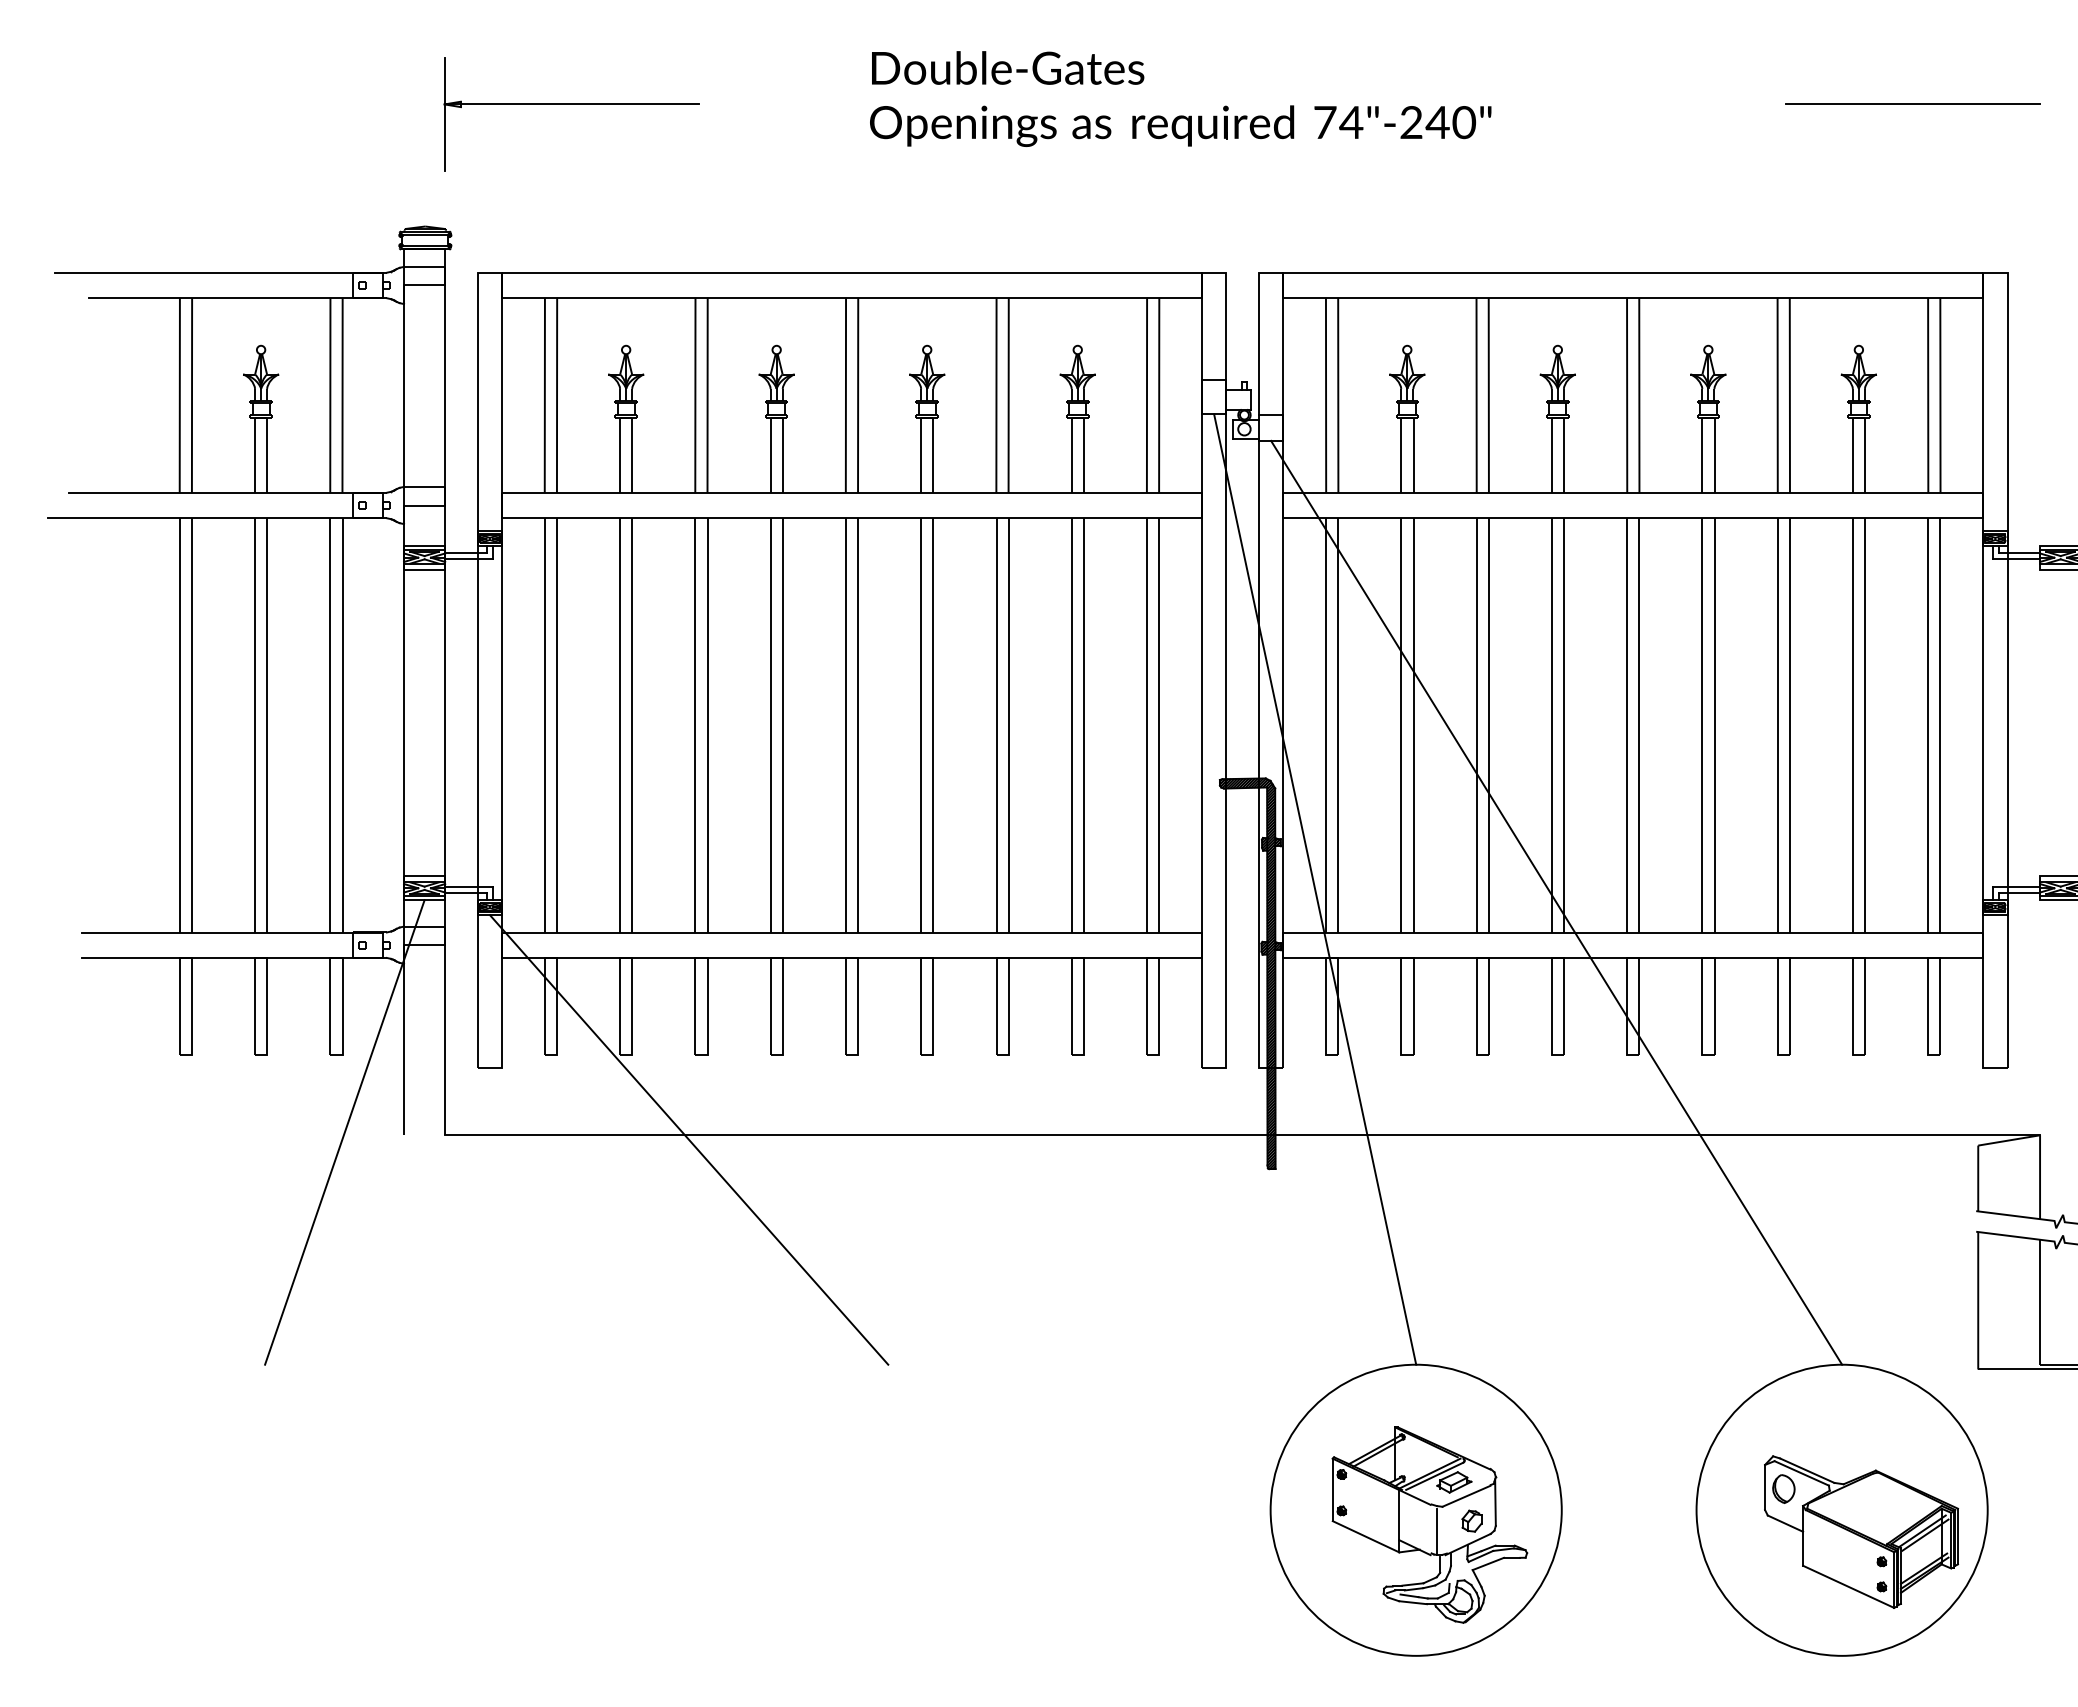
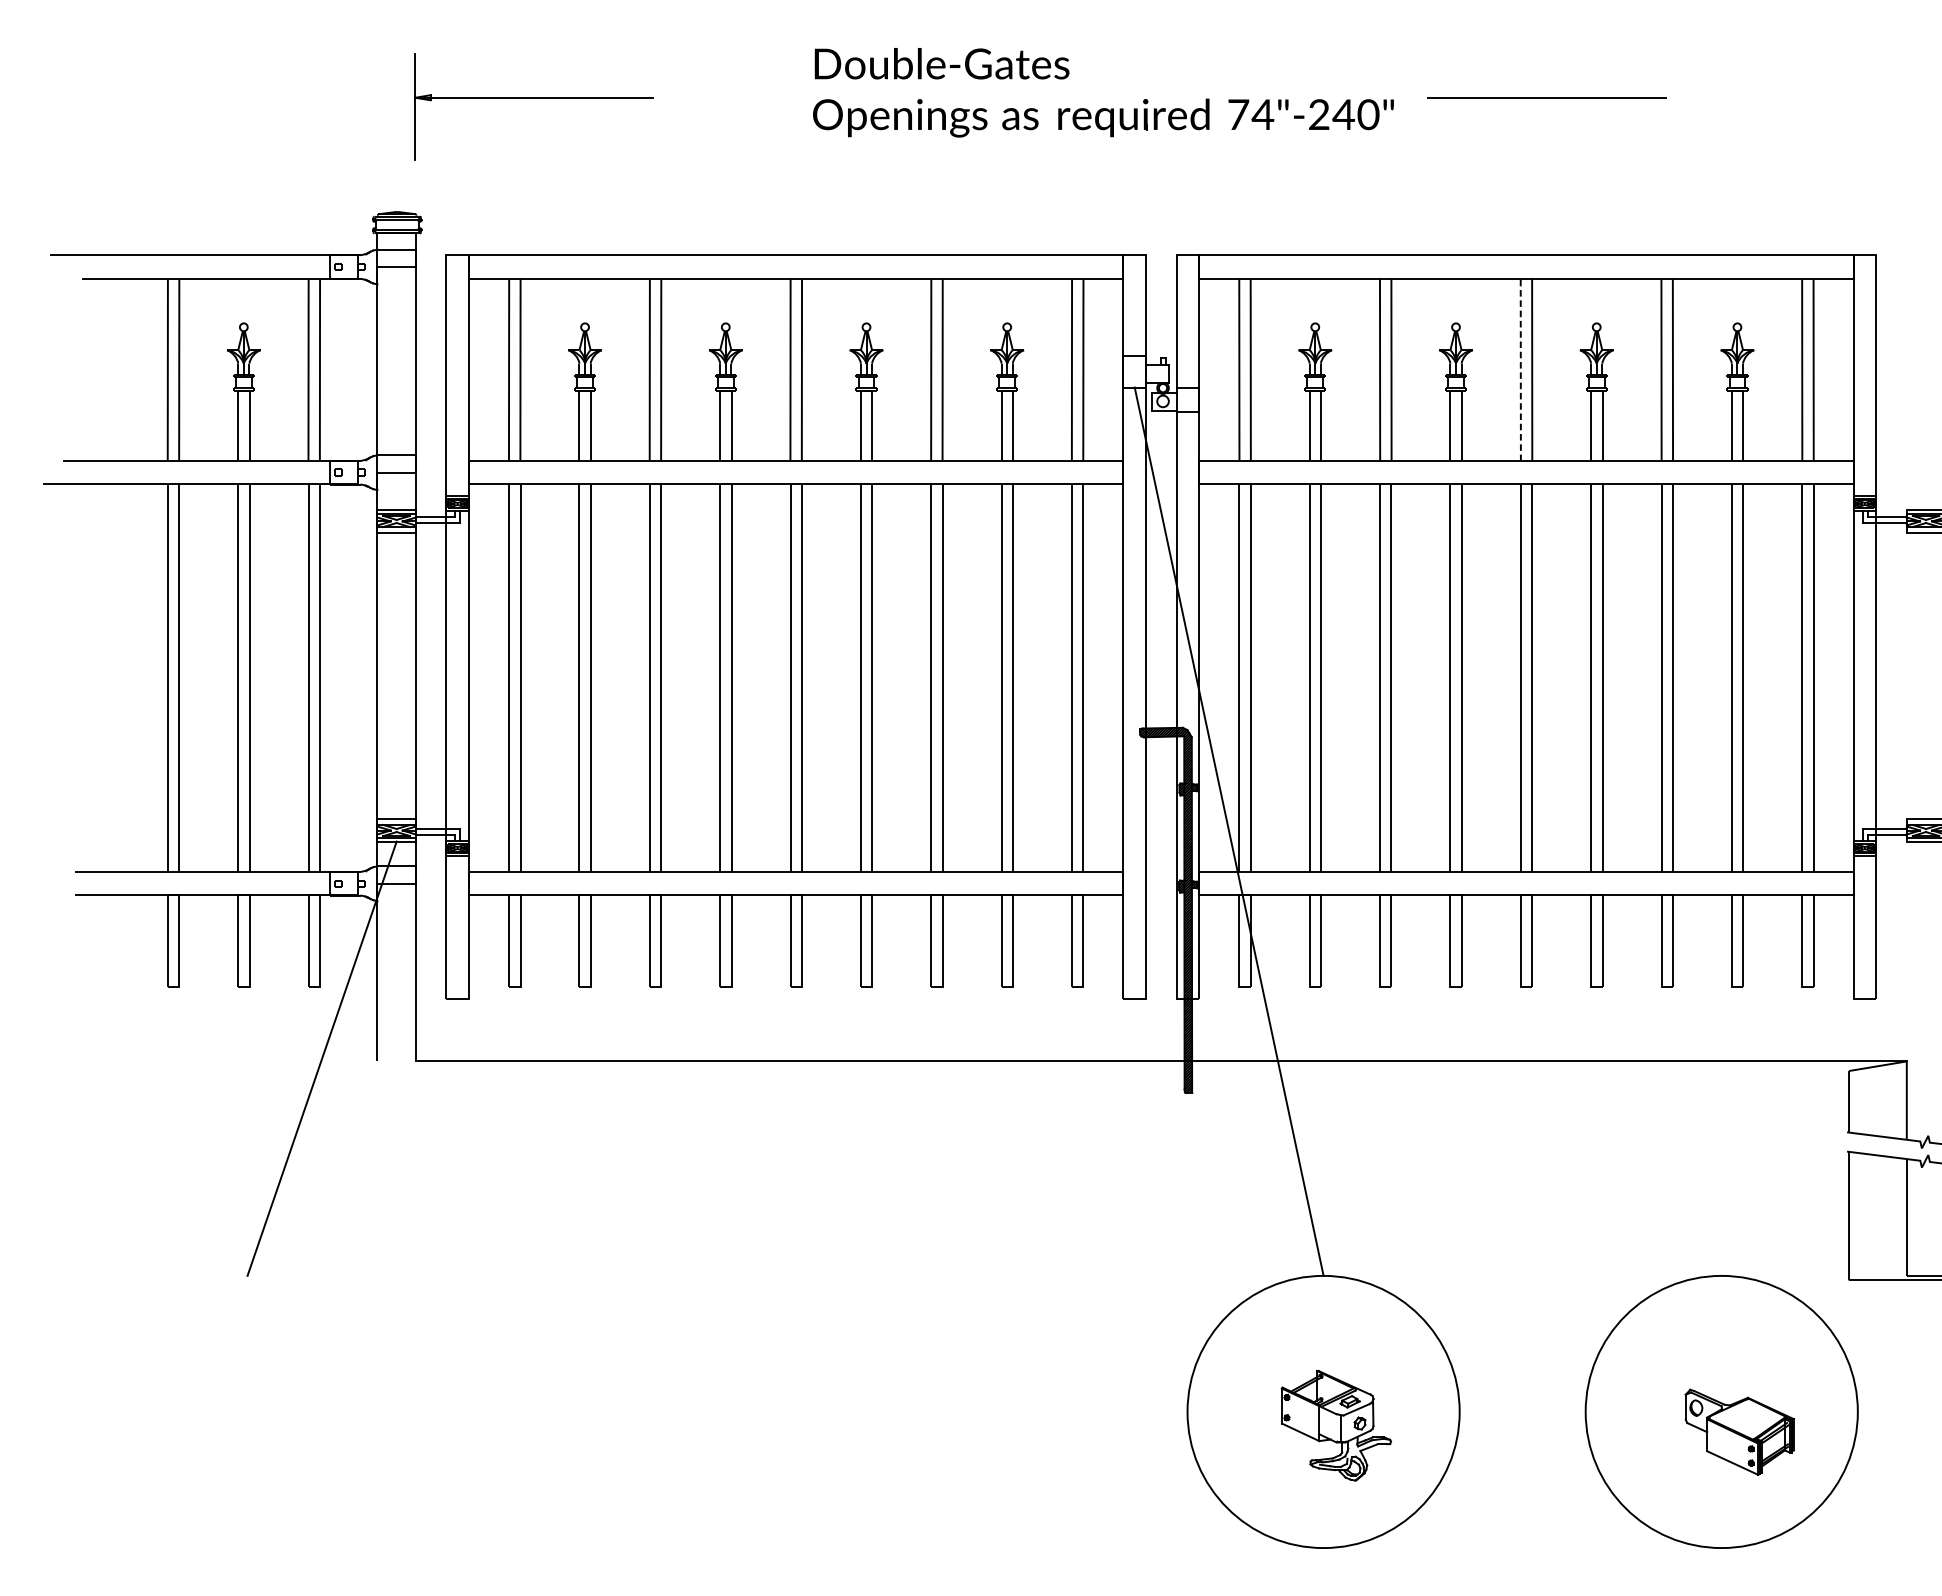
line: (1912, 103) -> (1546, 96), moved
line: (1627, 395) -> (1521, 369), solid -> dashed
line: (1556, 902) -> (1454, 843), removed
line: (688, 1139) -> (643, 1065), removed
part: (1429, 1524) -> (1336, 1425), size x0.6
part: (1861, 1531) -> (1739, 1431), size x0.6

